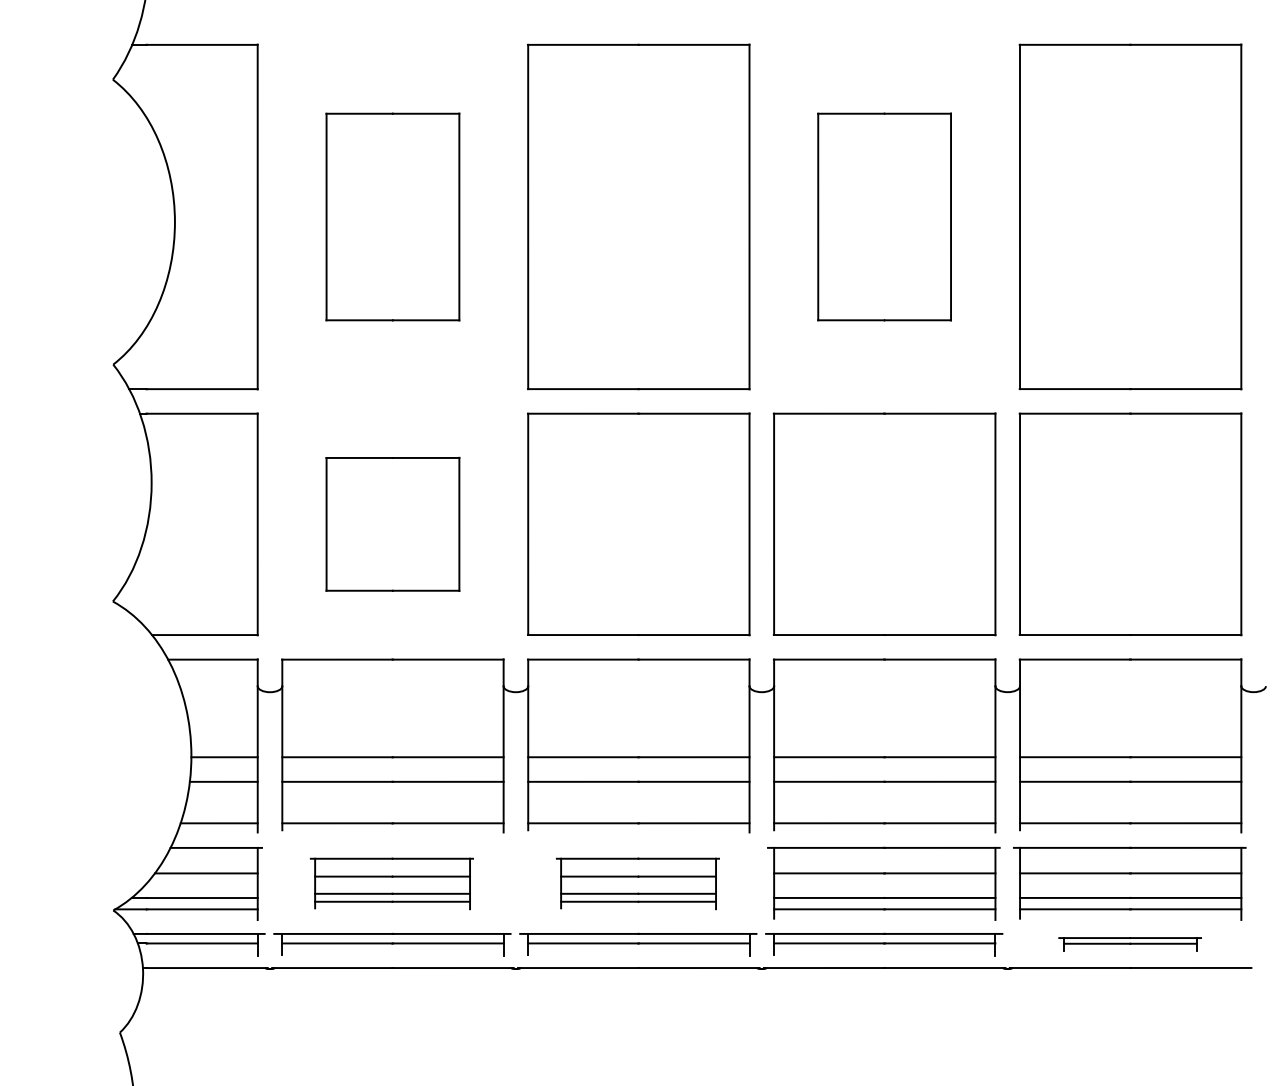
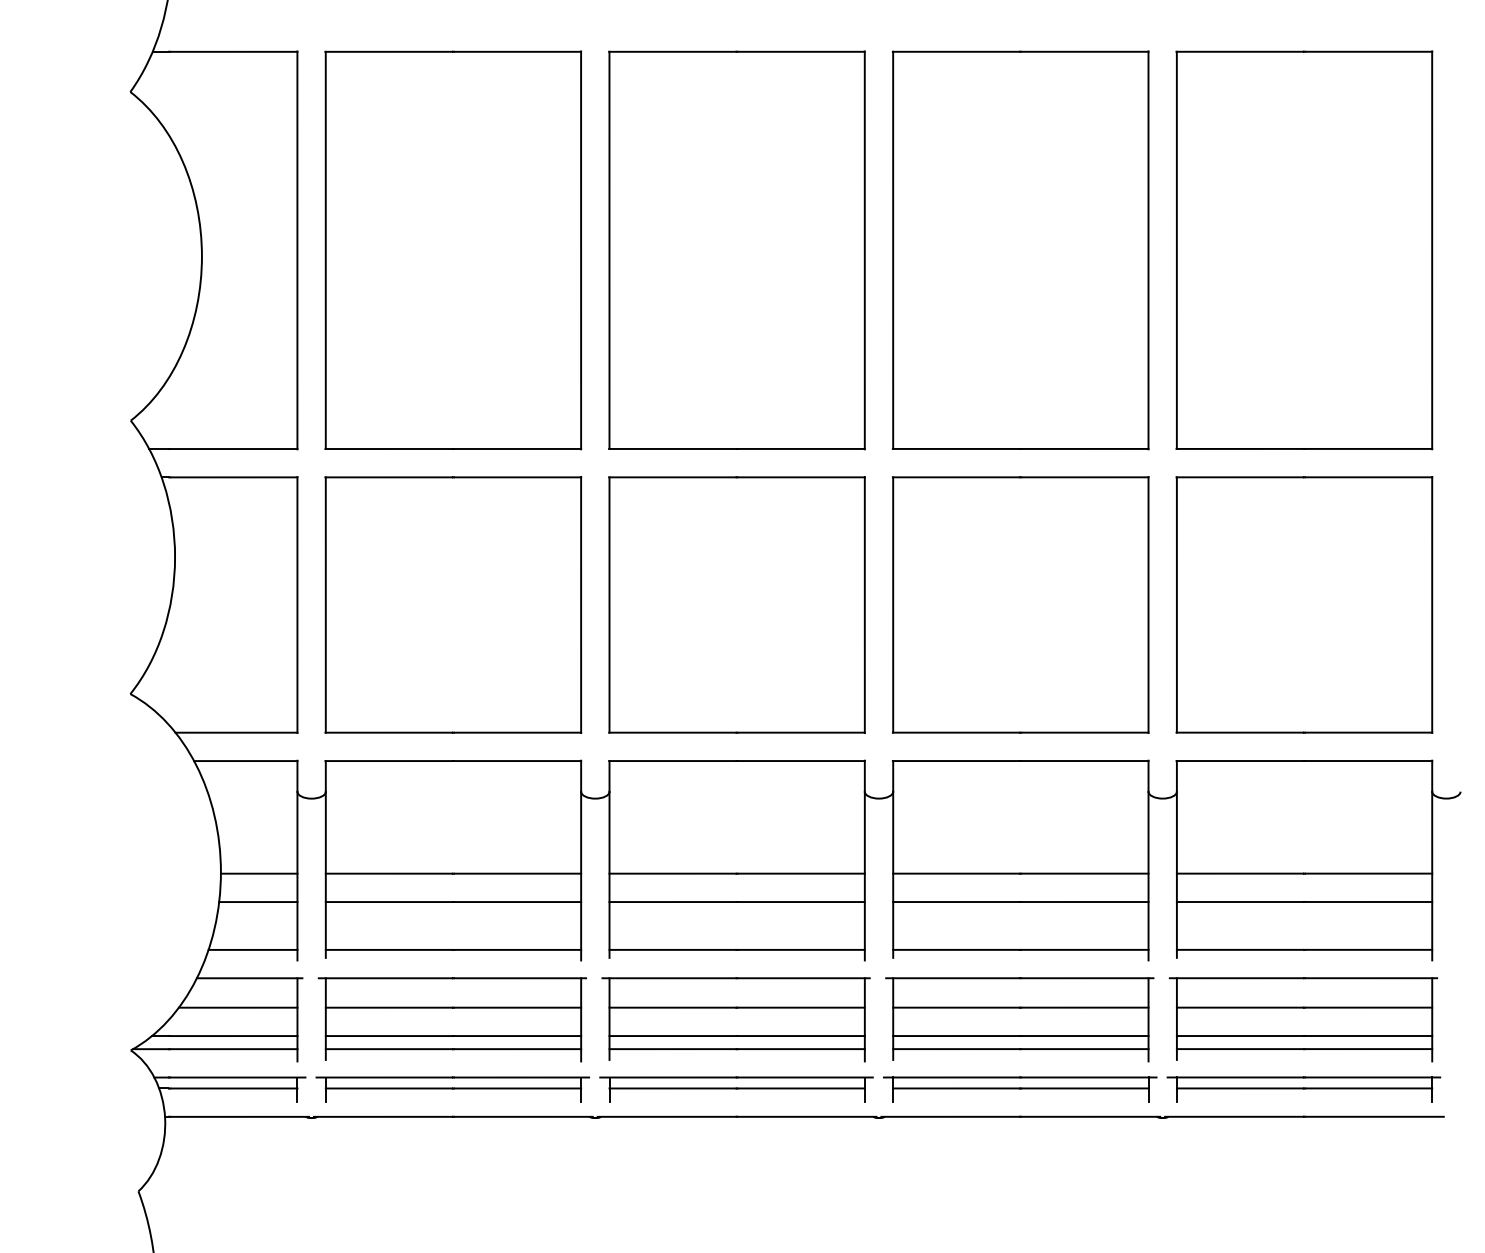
part: (392, 217) -> (453, 250), size x1.67
part: (884, 217) -> (1020, 250), size x1.67
part: (392, 523) -> (453, 604), size x1.67
part: (391, 883) -> (451, 1019), size x1.43
part: (637, 883) -> (735, 1019), size x1.43
part: (1129, 944) -> (1303, 1089), size x1.67

